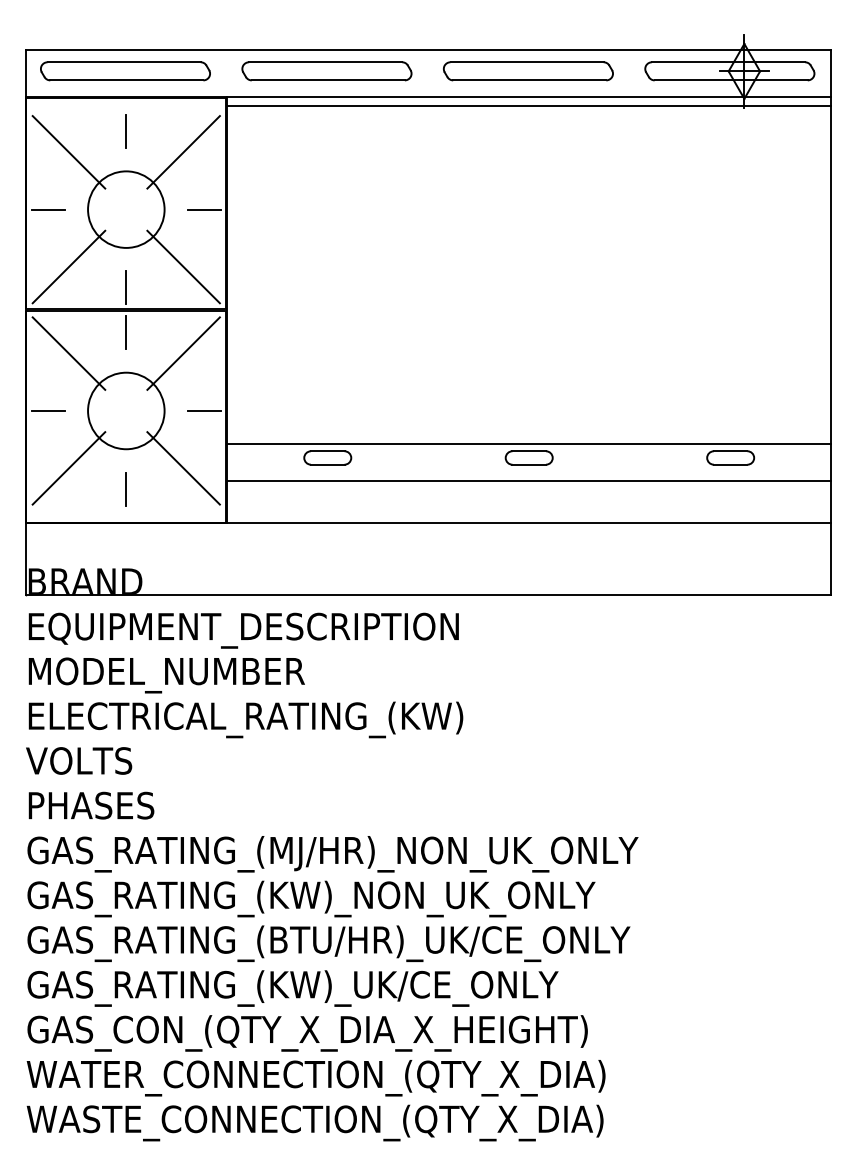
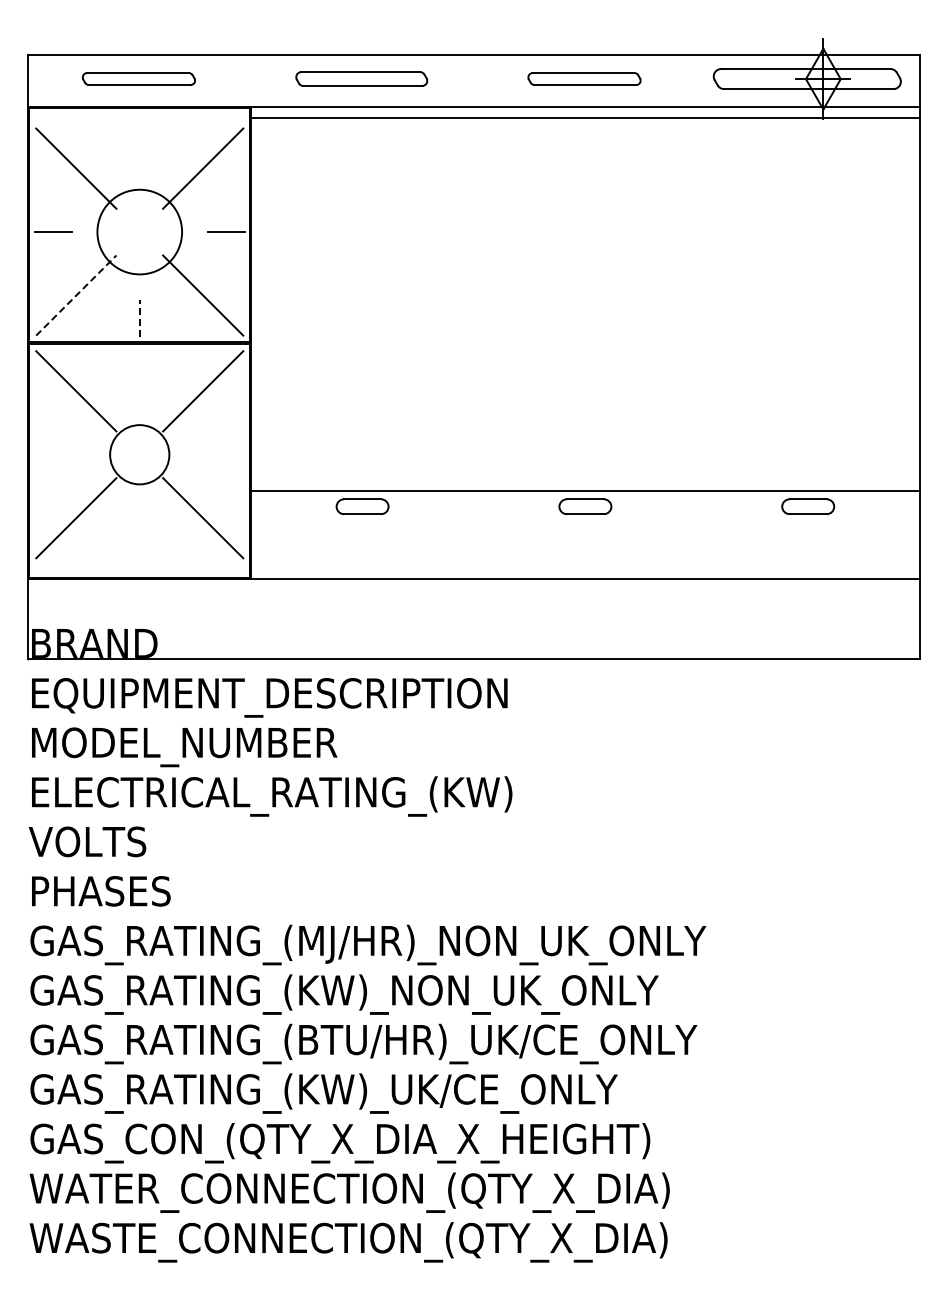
part: (125, 70) -> (138, 78), size x0.6
part: (326, 70) -> (361, 78), size x0.7
part: (528, 70) -> (584, 78), size x0.6
line: (126, 131) -> (139, 145), removed
line: (69, 266) -> (76, 295), solid -> dashed
line: (126, 287) -> (139, 318), solid -> dashed
line: (126, 332) -> (139, 367), removed
line: (47, 410) -> (52, 454), removed
circle: (126, 410) -> (139, 454), size x0.7
line: (204, 410) -> (226, 454), removed
line: (529, 480) -> (585, 531), removed
line: (125, 489) -> (138, 541), removed

